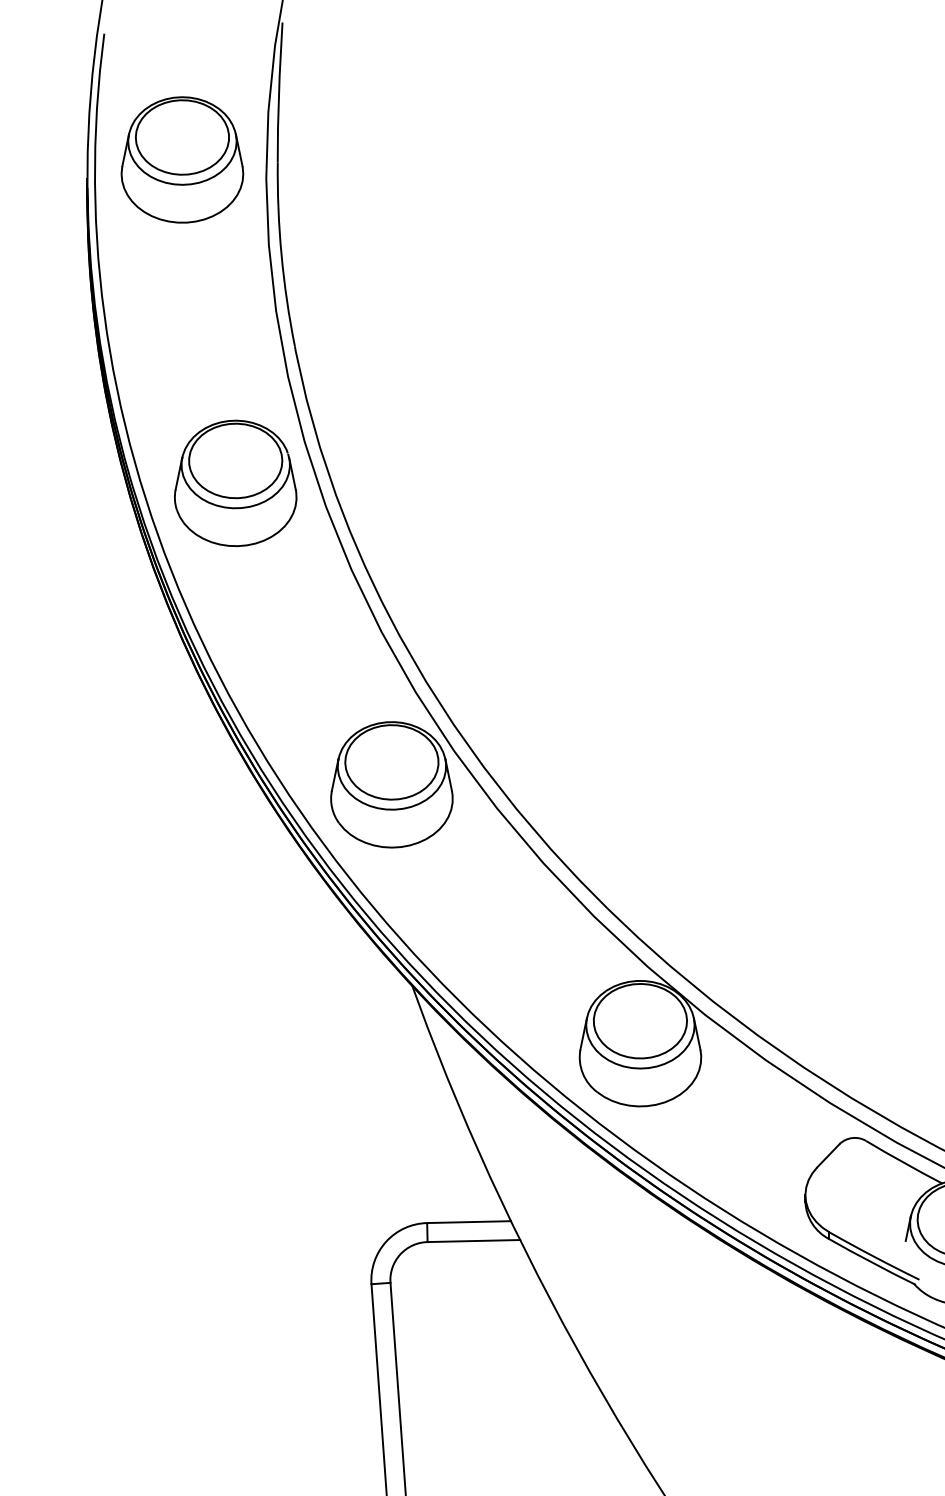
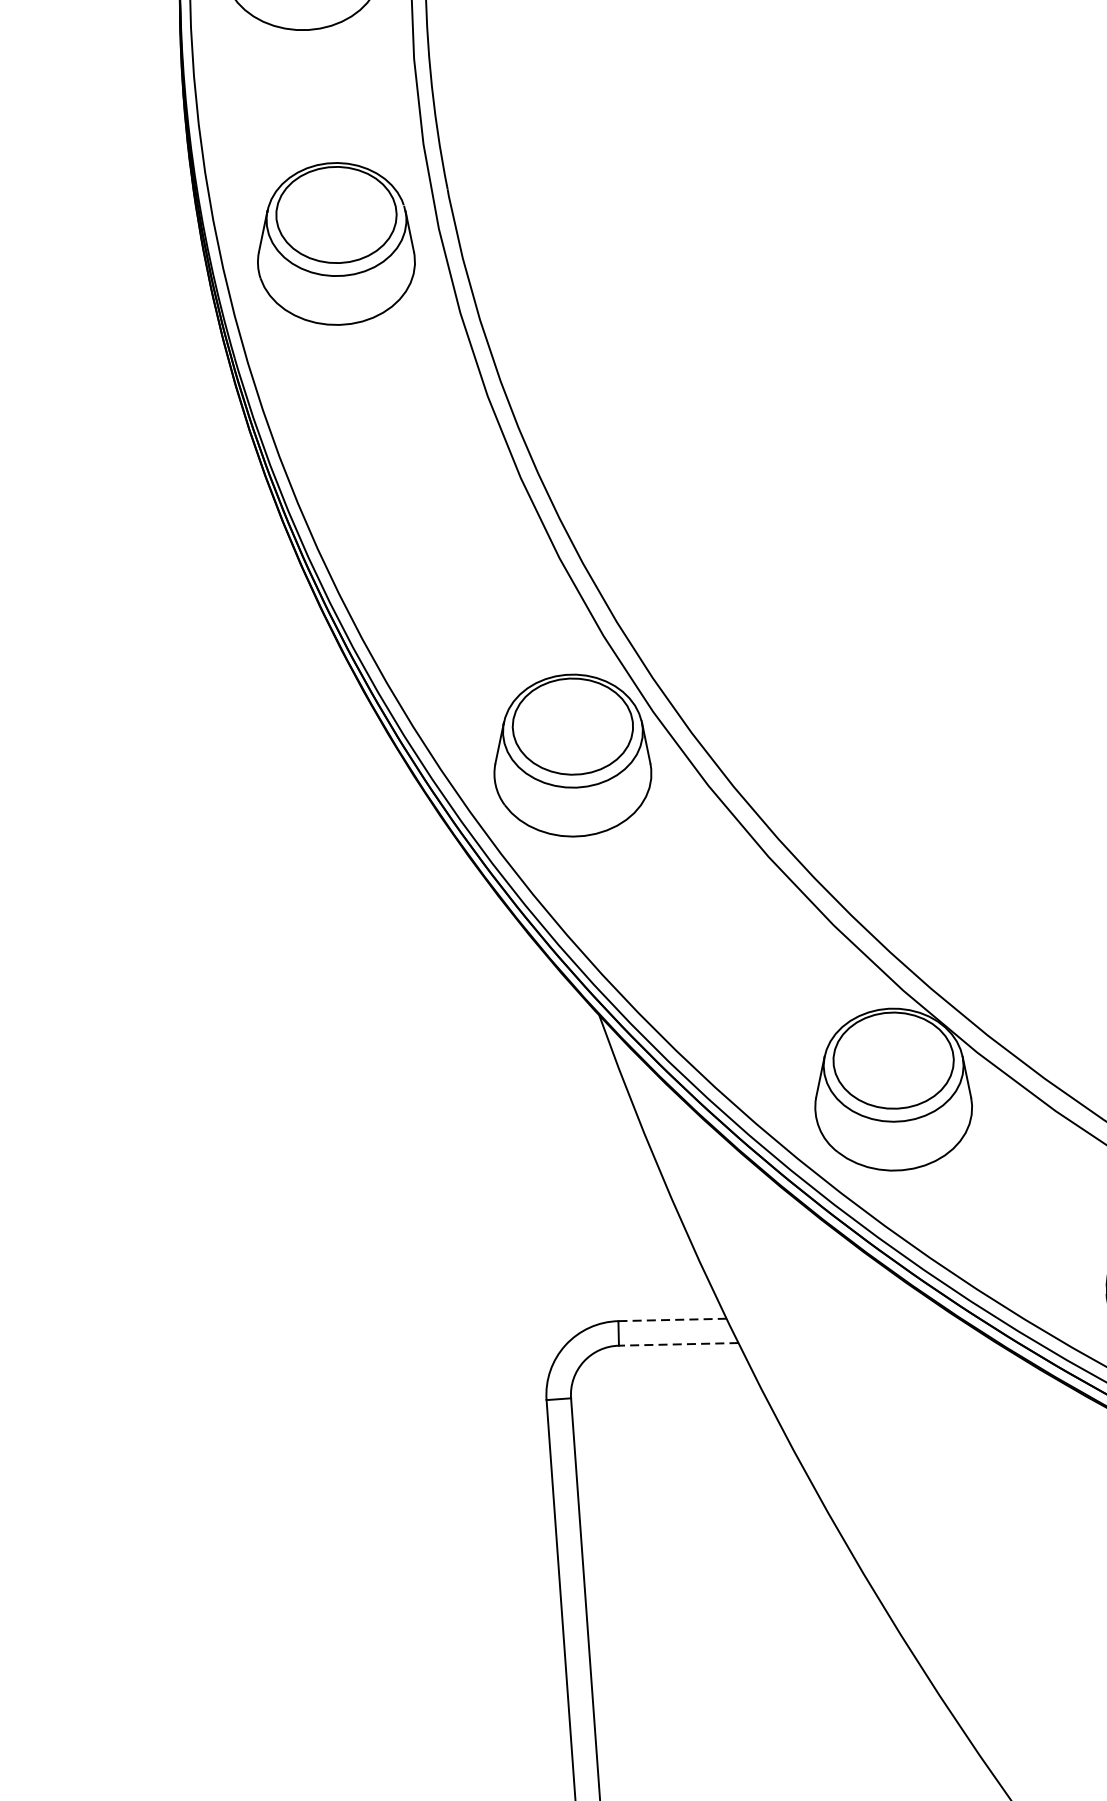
part: (235, 482) -> (336, 242), moved
line: (469, 1222) -> (673, 1320), solid -> dashed
line: (473, 1241) -> (678, 1344), solid -> dashed

